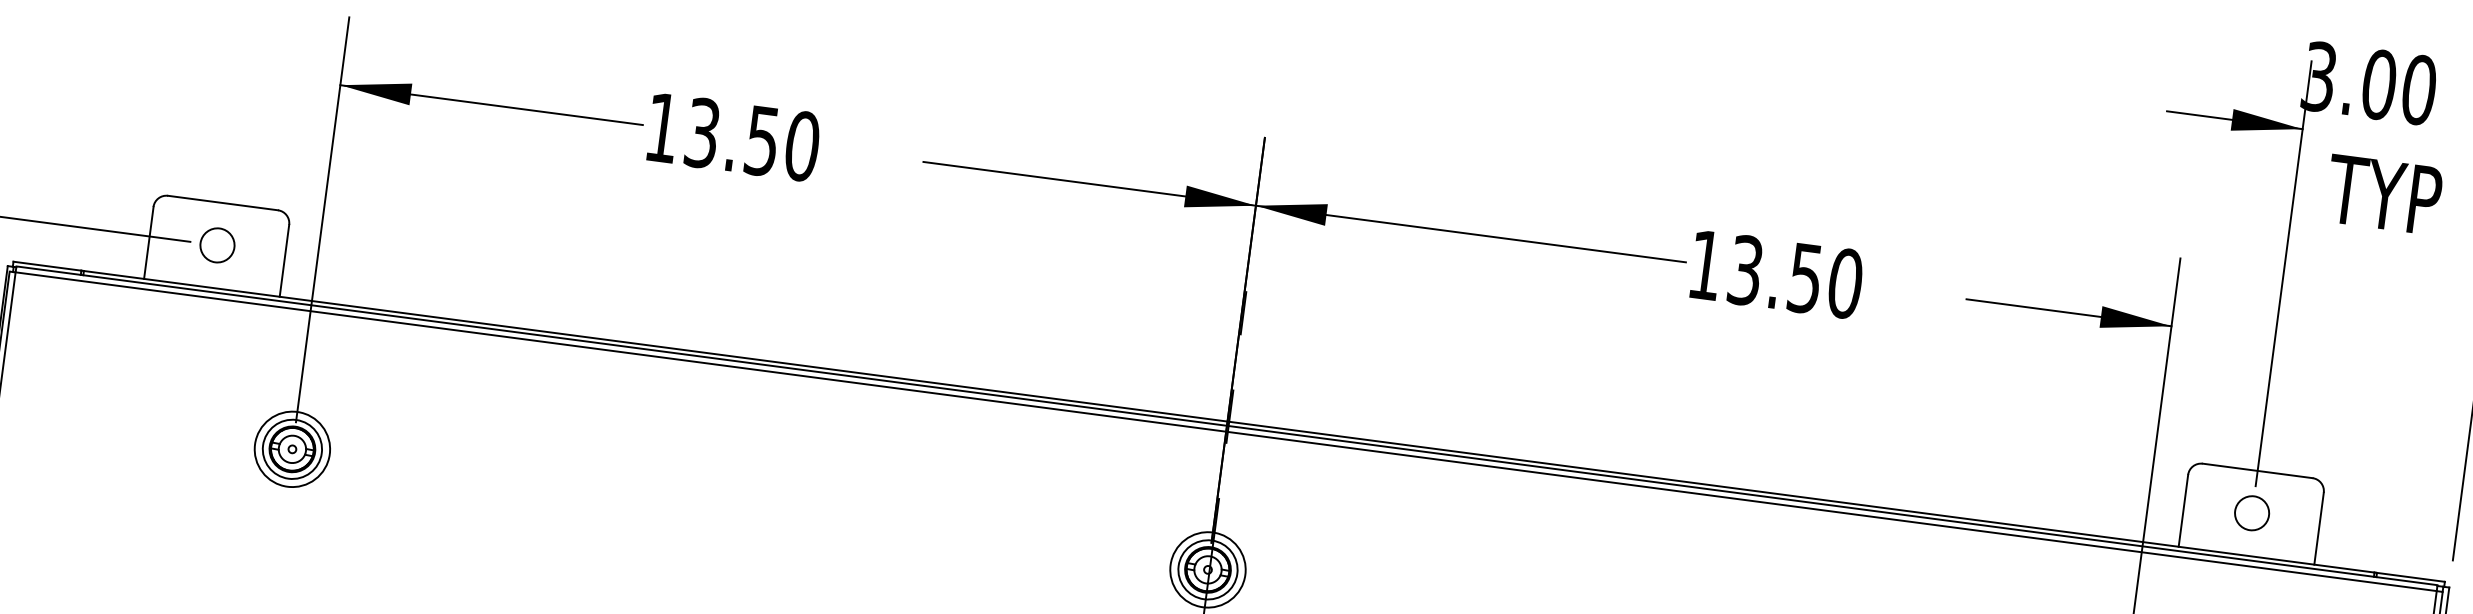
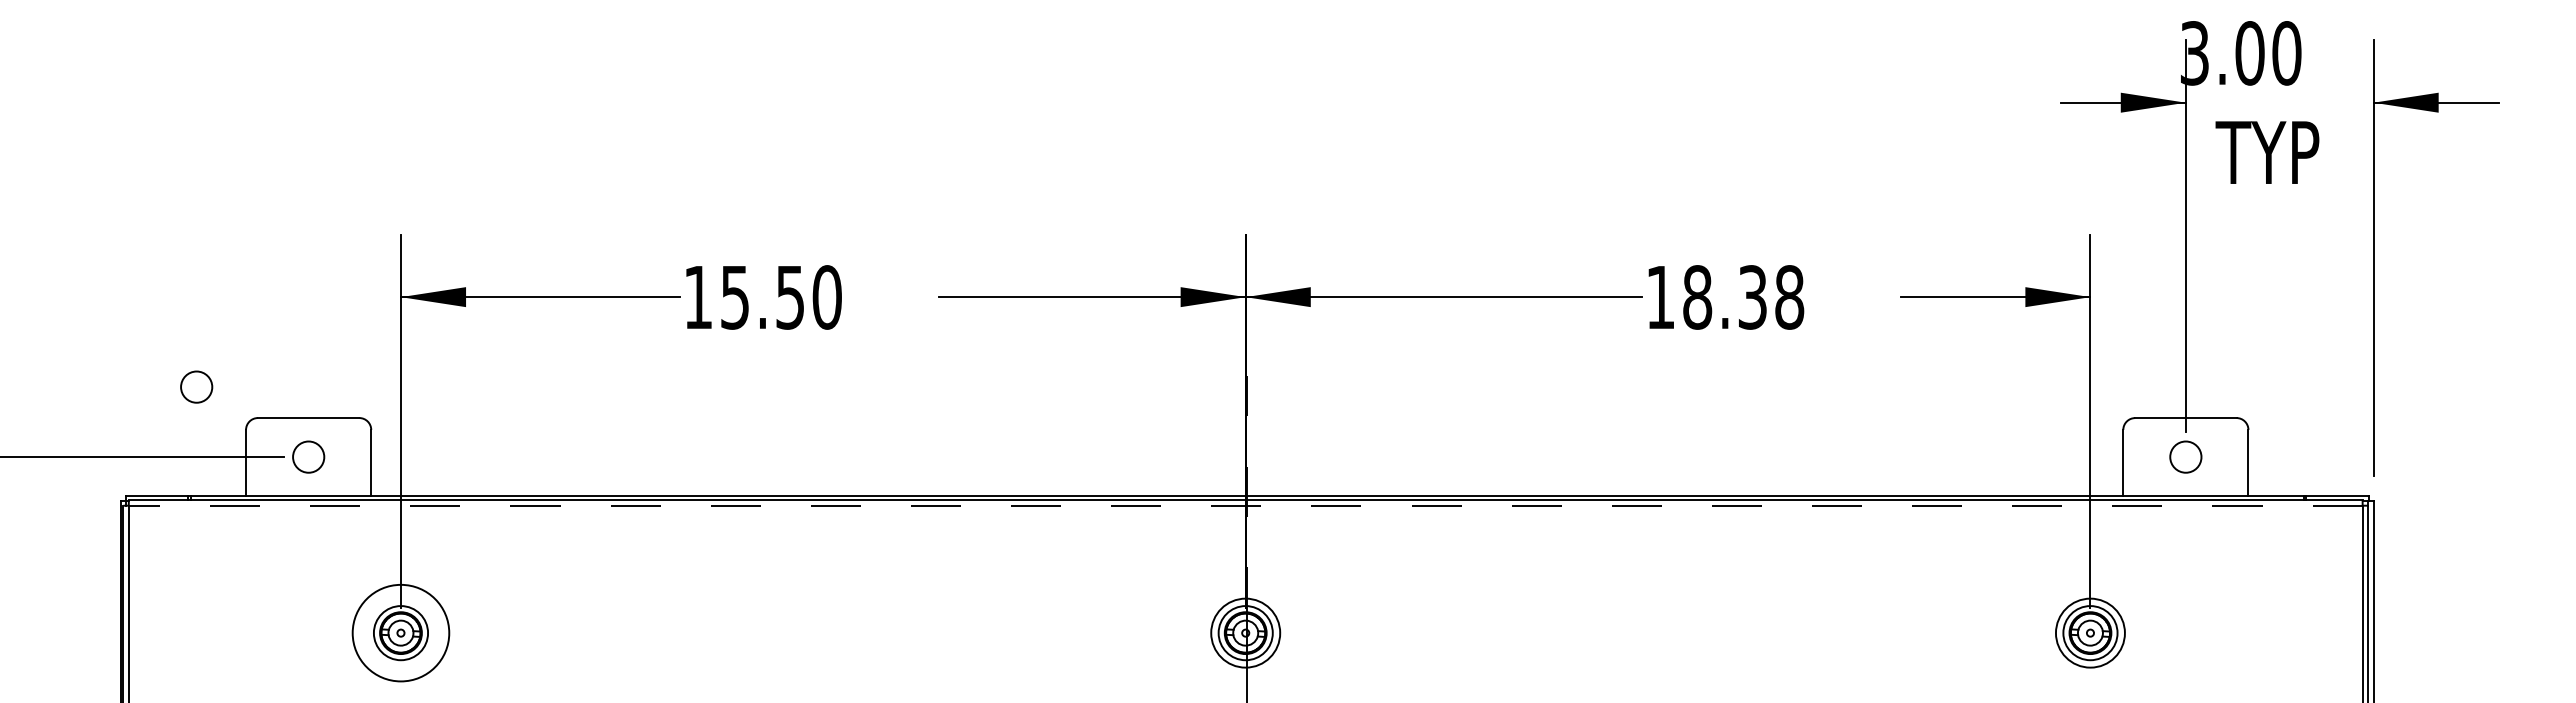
text: (702, 133) -> (735, 297), 13.50 -> 15.50
circle: (105, 152) -> (196, 386), added
text: (1795, 277) -> (1743, 297), 13.50 -> 18.38
line: (1225, 431) -> (1245, 505), solid -> dashed
circle: (291, 448) -> (400, 632), size x1.4

